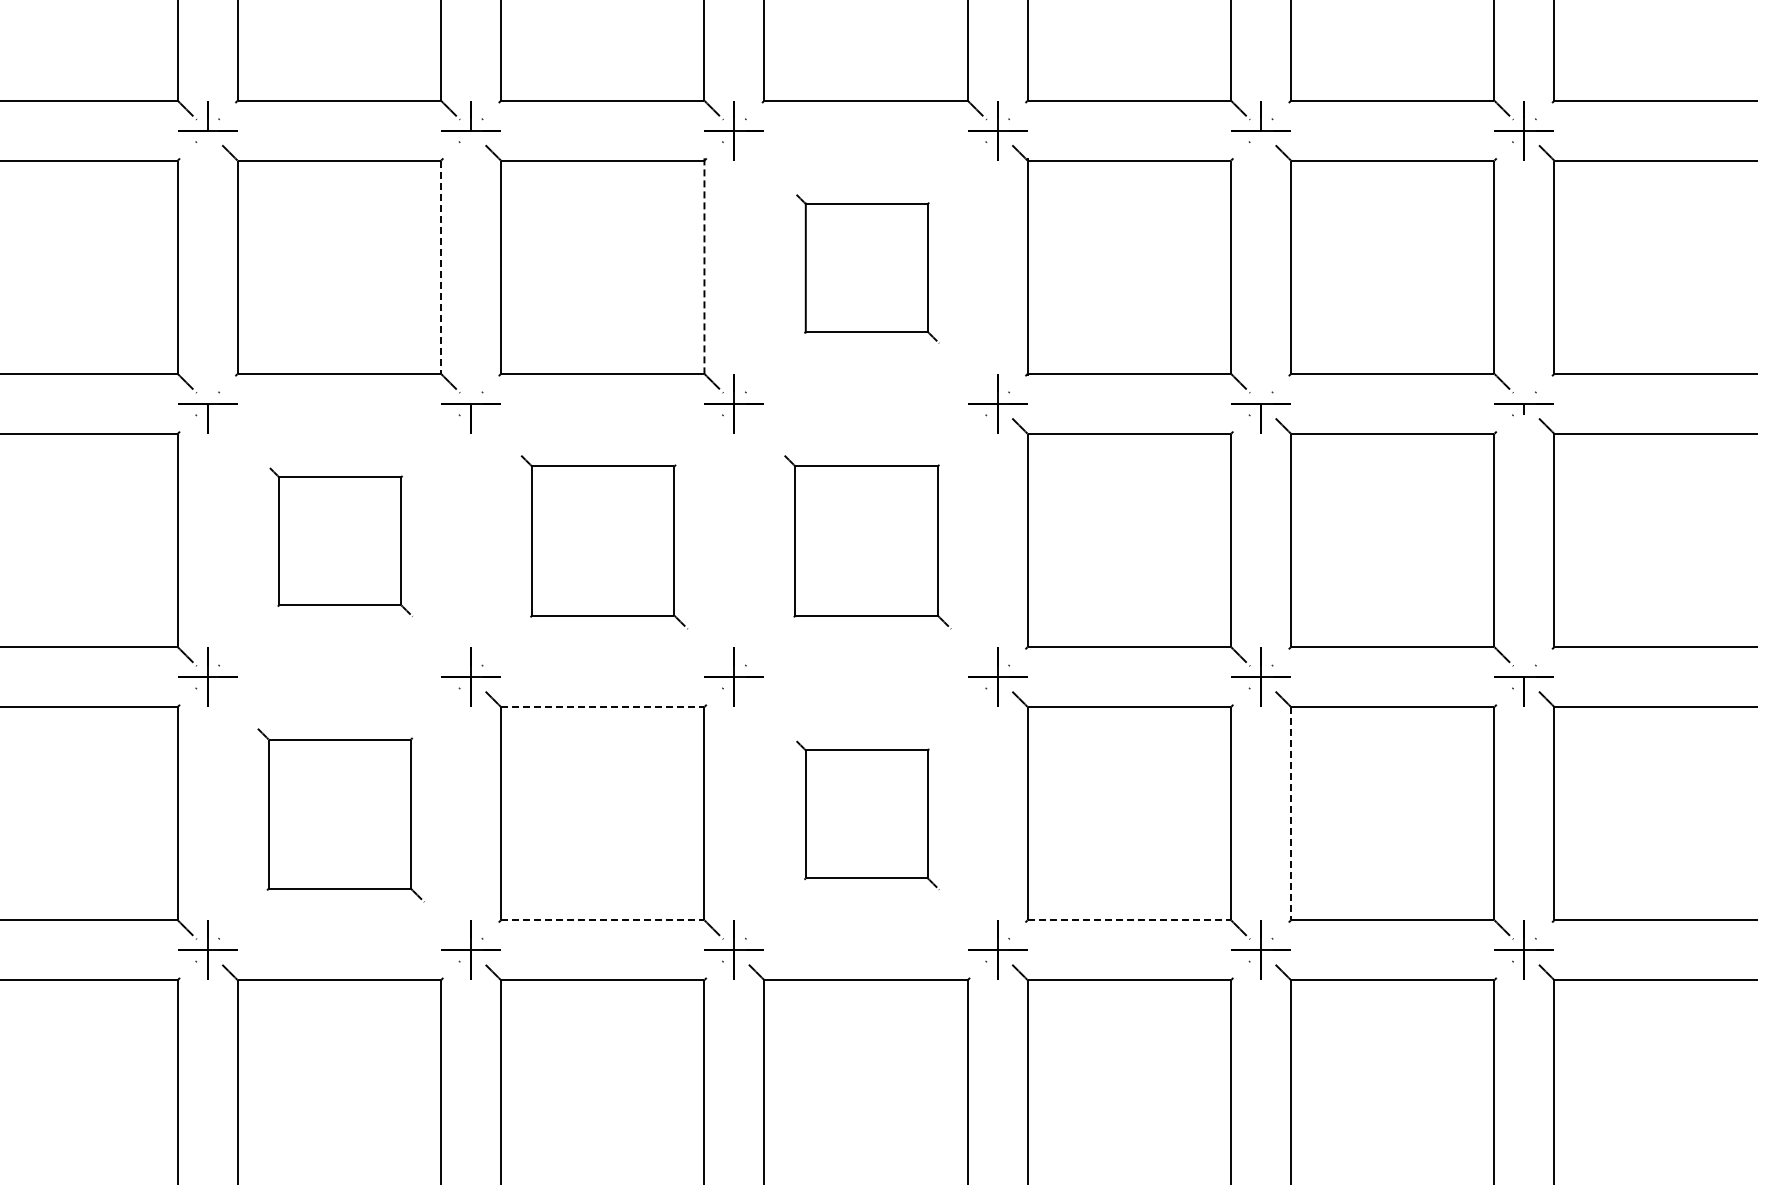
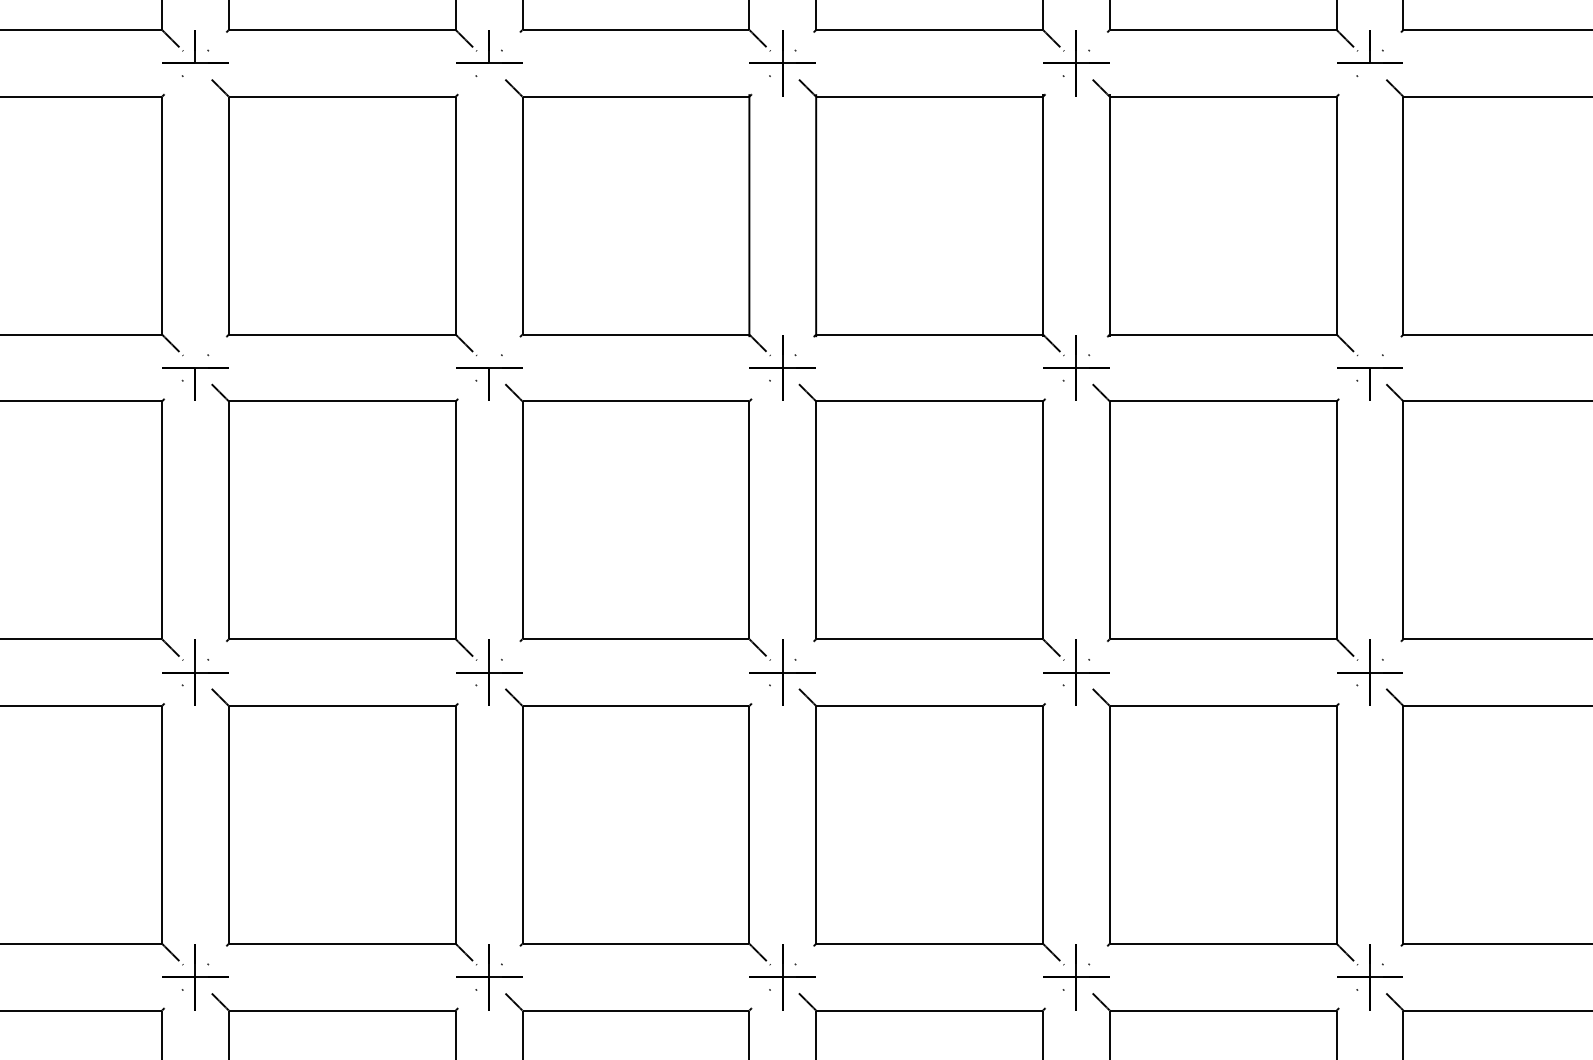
line: (441, 267) -> (456, 215), dashed -> solid
line: (704, 267) -> (749, 215), dashed -> solid
part: (867, 268) -> (931, 217), size x1.67
part: (341, 542) -> (344, 522), size x1.67
part: (604, 542) -> (637, 522), size x1.43
part: (867, 542) -> (931, 522), size x1.43
line: (602, 707) -> (635, 706), dashed -> solid
line: (1291, 813) -> (1403, 824), dashed -> solid
part: (340, 815) -> (343, 826), size x1.43
part: (867, 815) -> (931, 826), size x1.67
line: (602, 920) -> (635, 944), dashed -> solid
line: (1129, 920) -> (1223, 944), dashed -> solid

